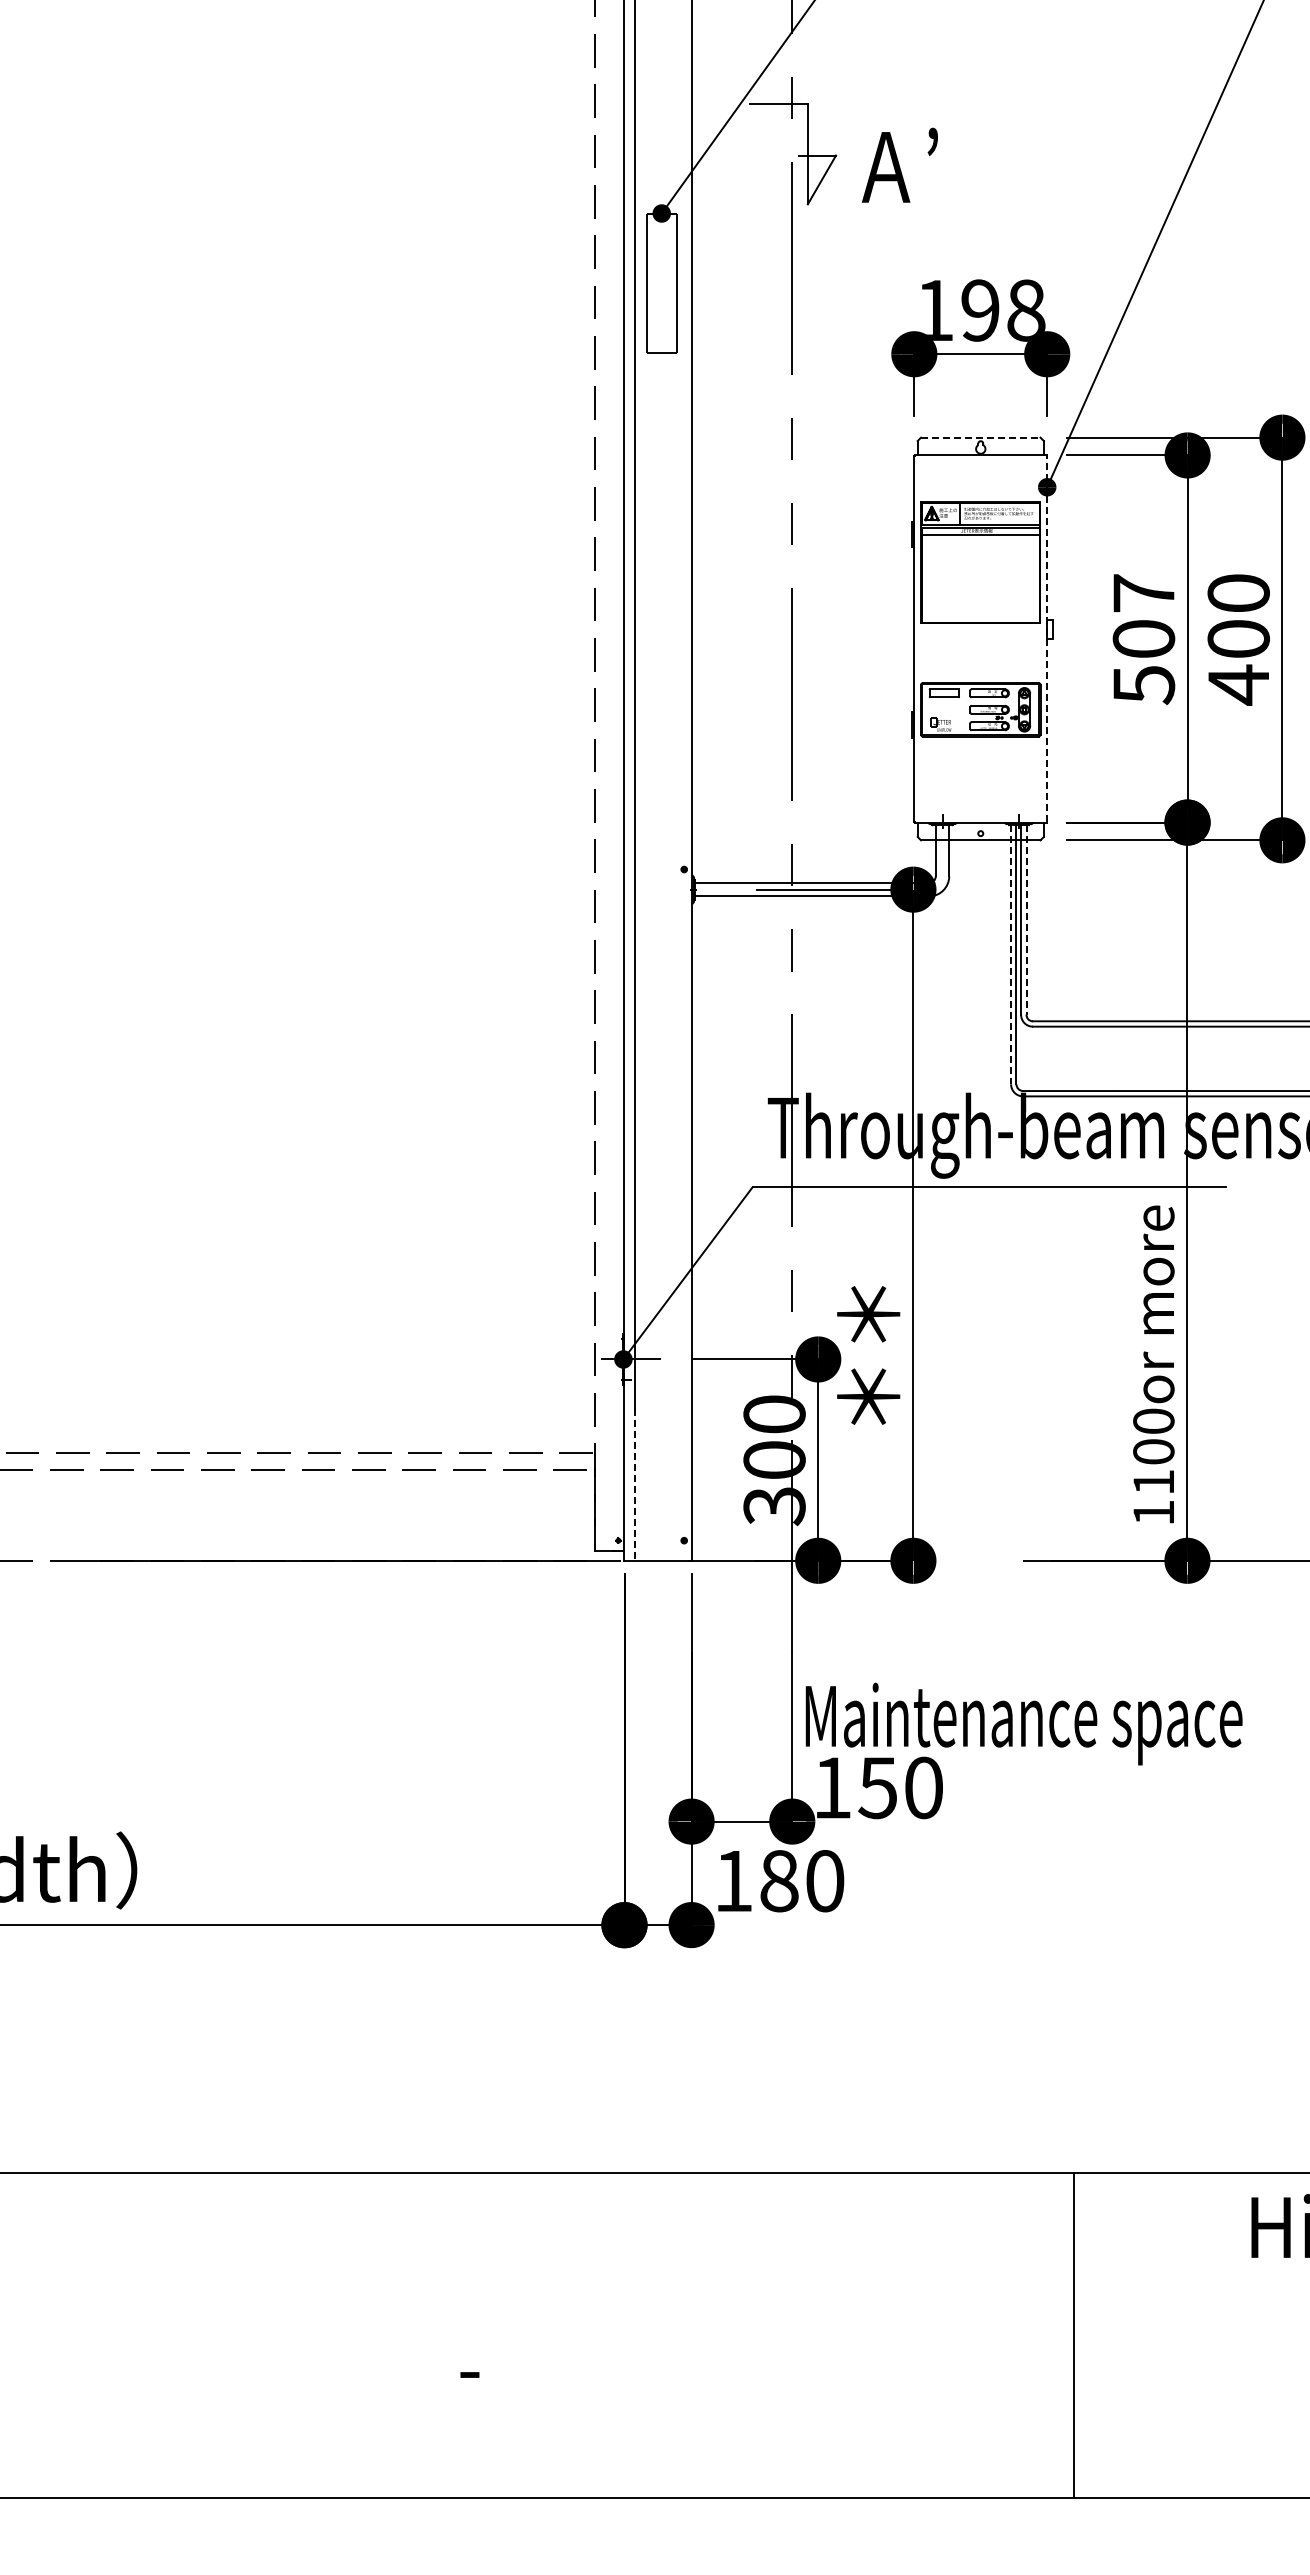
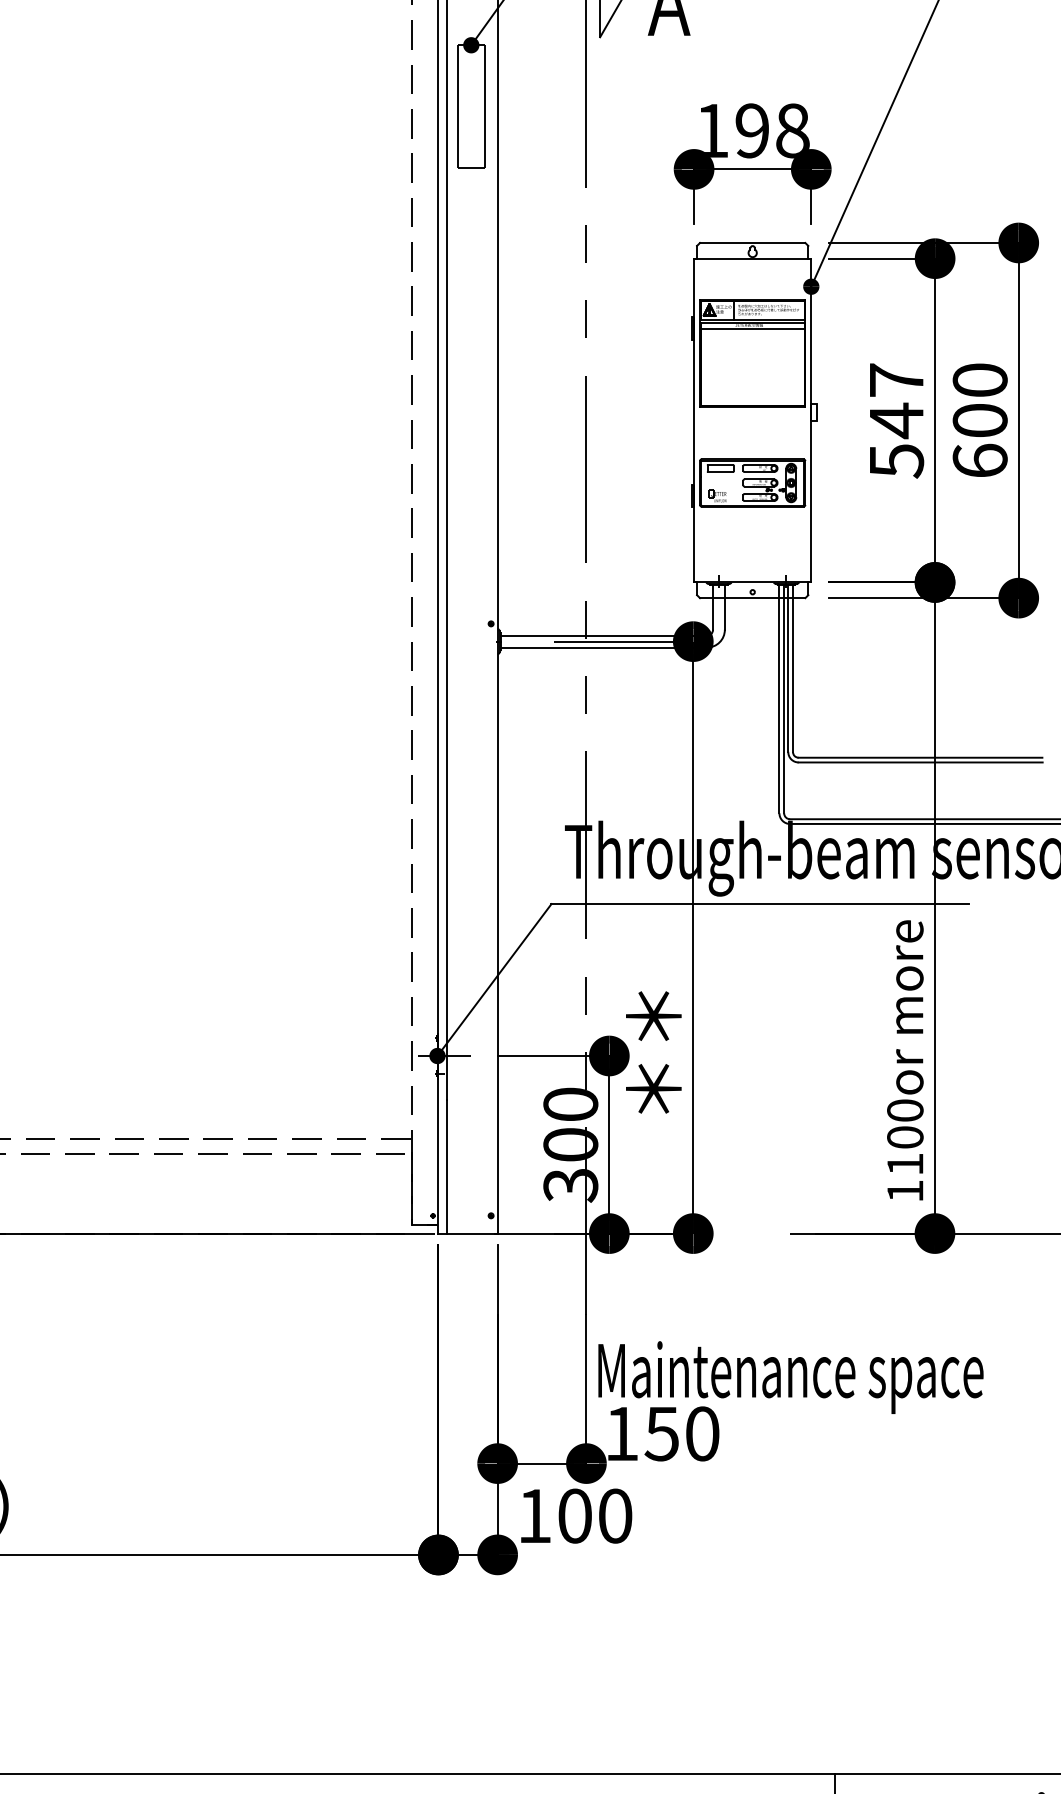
line: (980, 437) -> (752, 242), dashed -> solid
line: (1047, 638) -> (811, 420), dashed -> solid
text: (1143, 639) -> (896, 420), 507 -> 547
text: (1238, 684) -> (980, 460), 400 -> 600
line: (1026, 920) -> (793, 668), dashed -> solid
line: (1011, 954) -> (779, 698), dashed -> solid
line: (634, 1484) -> (447, 1166), dashed -> solid
text: (779, 1881) -> (575, 1516), 180 -> 100

